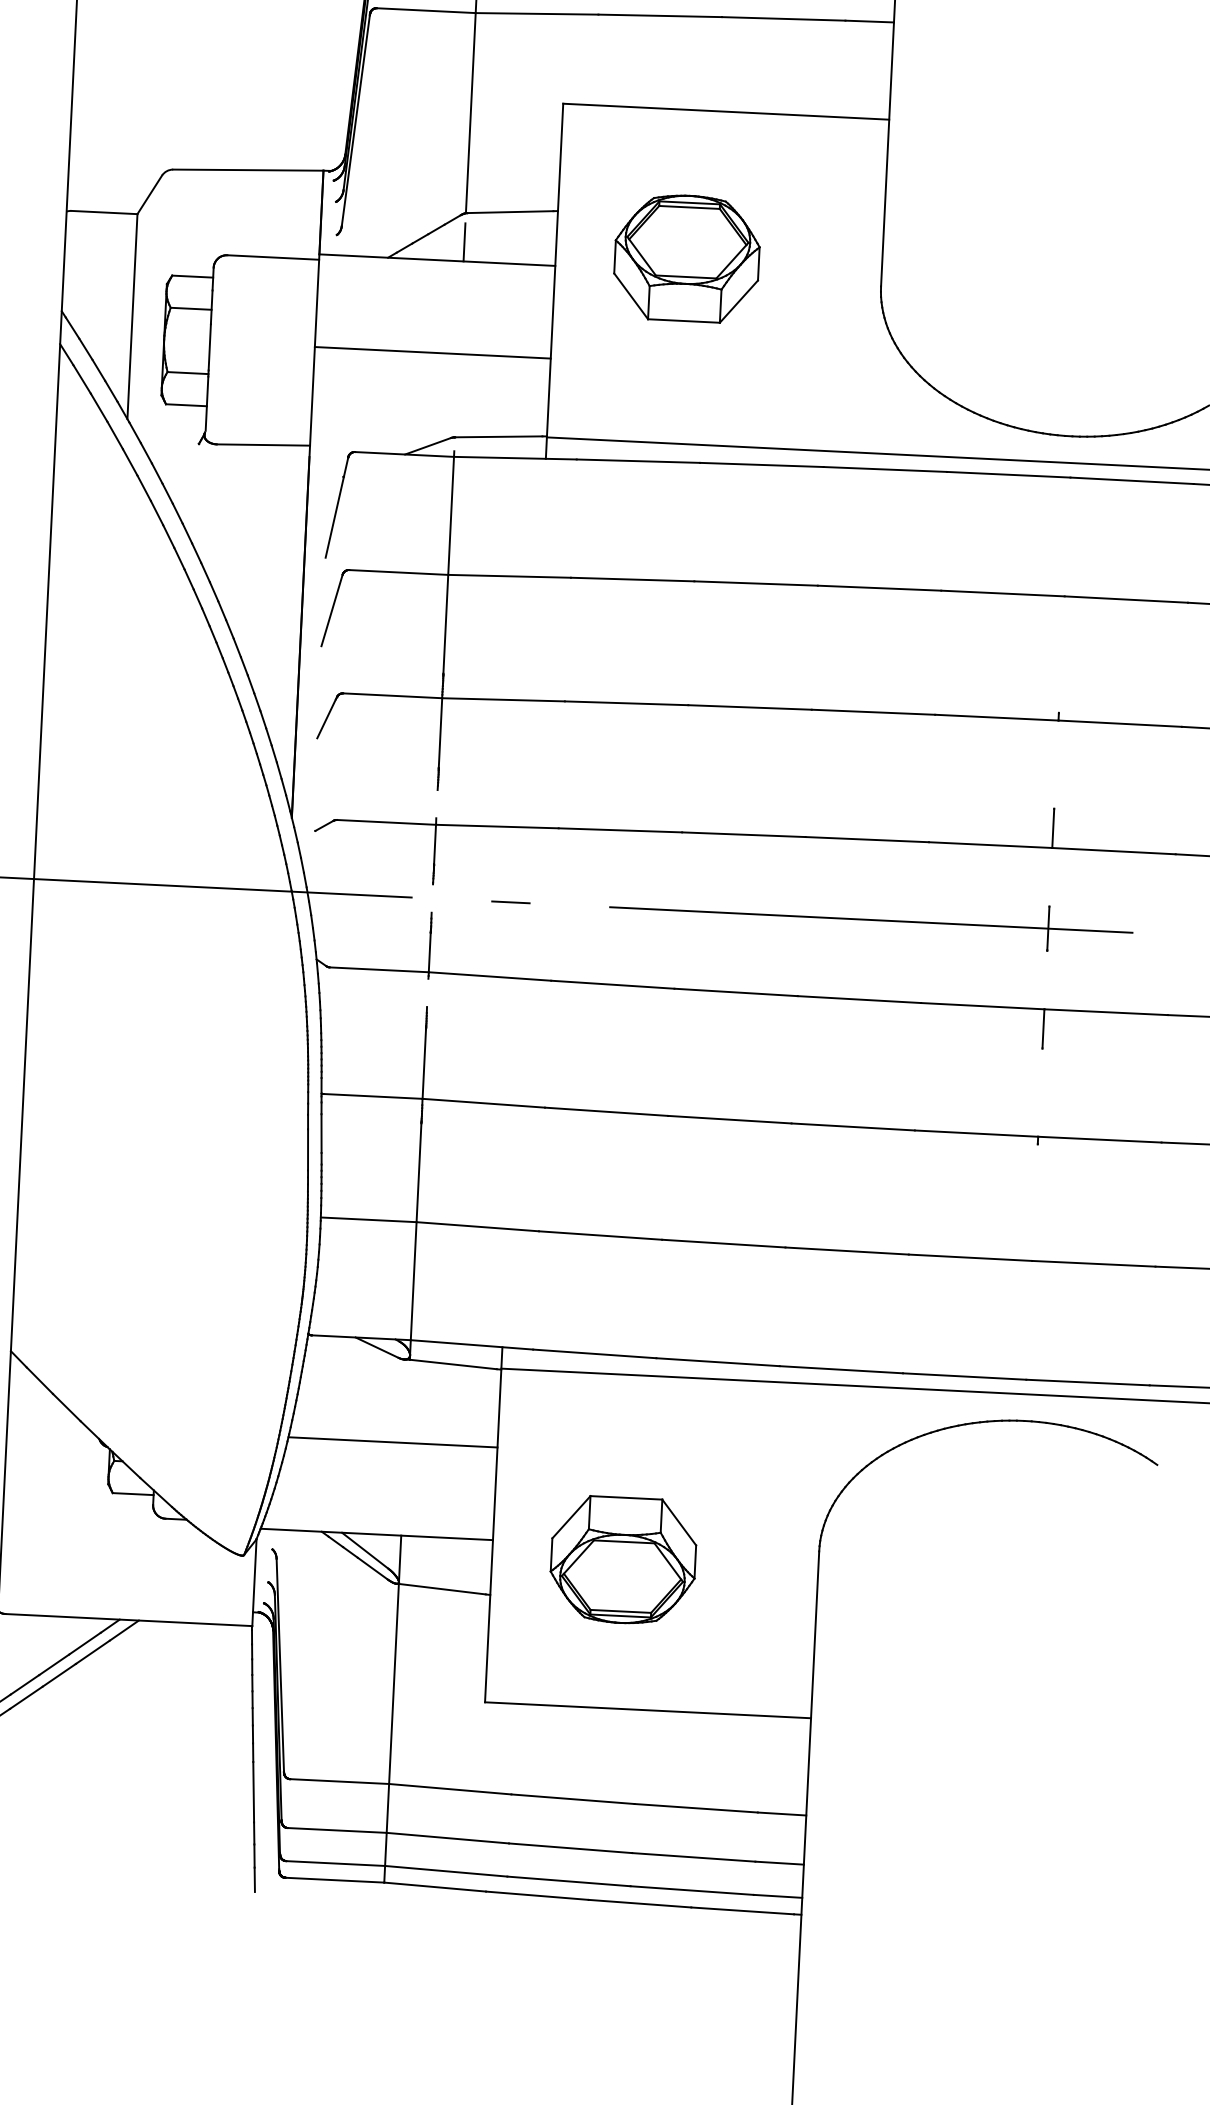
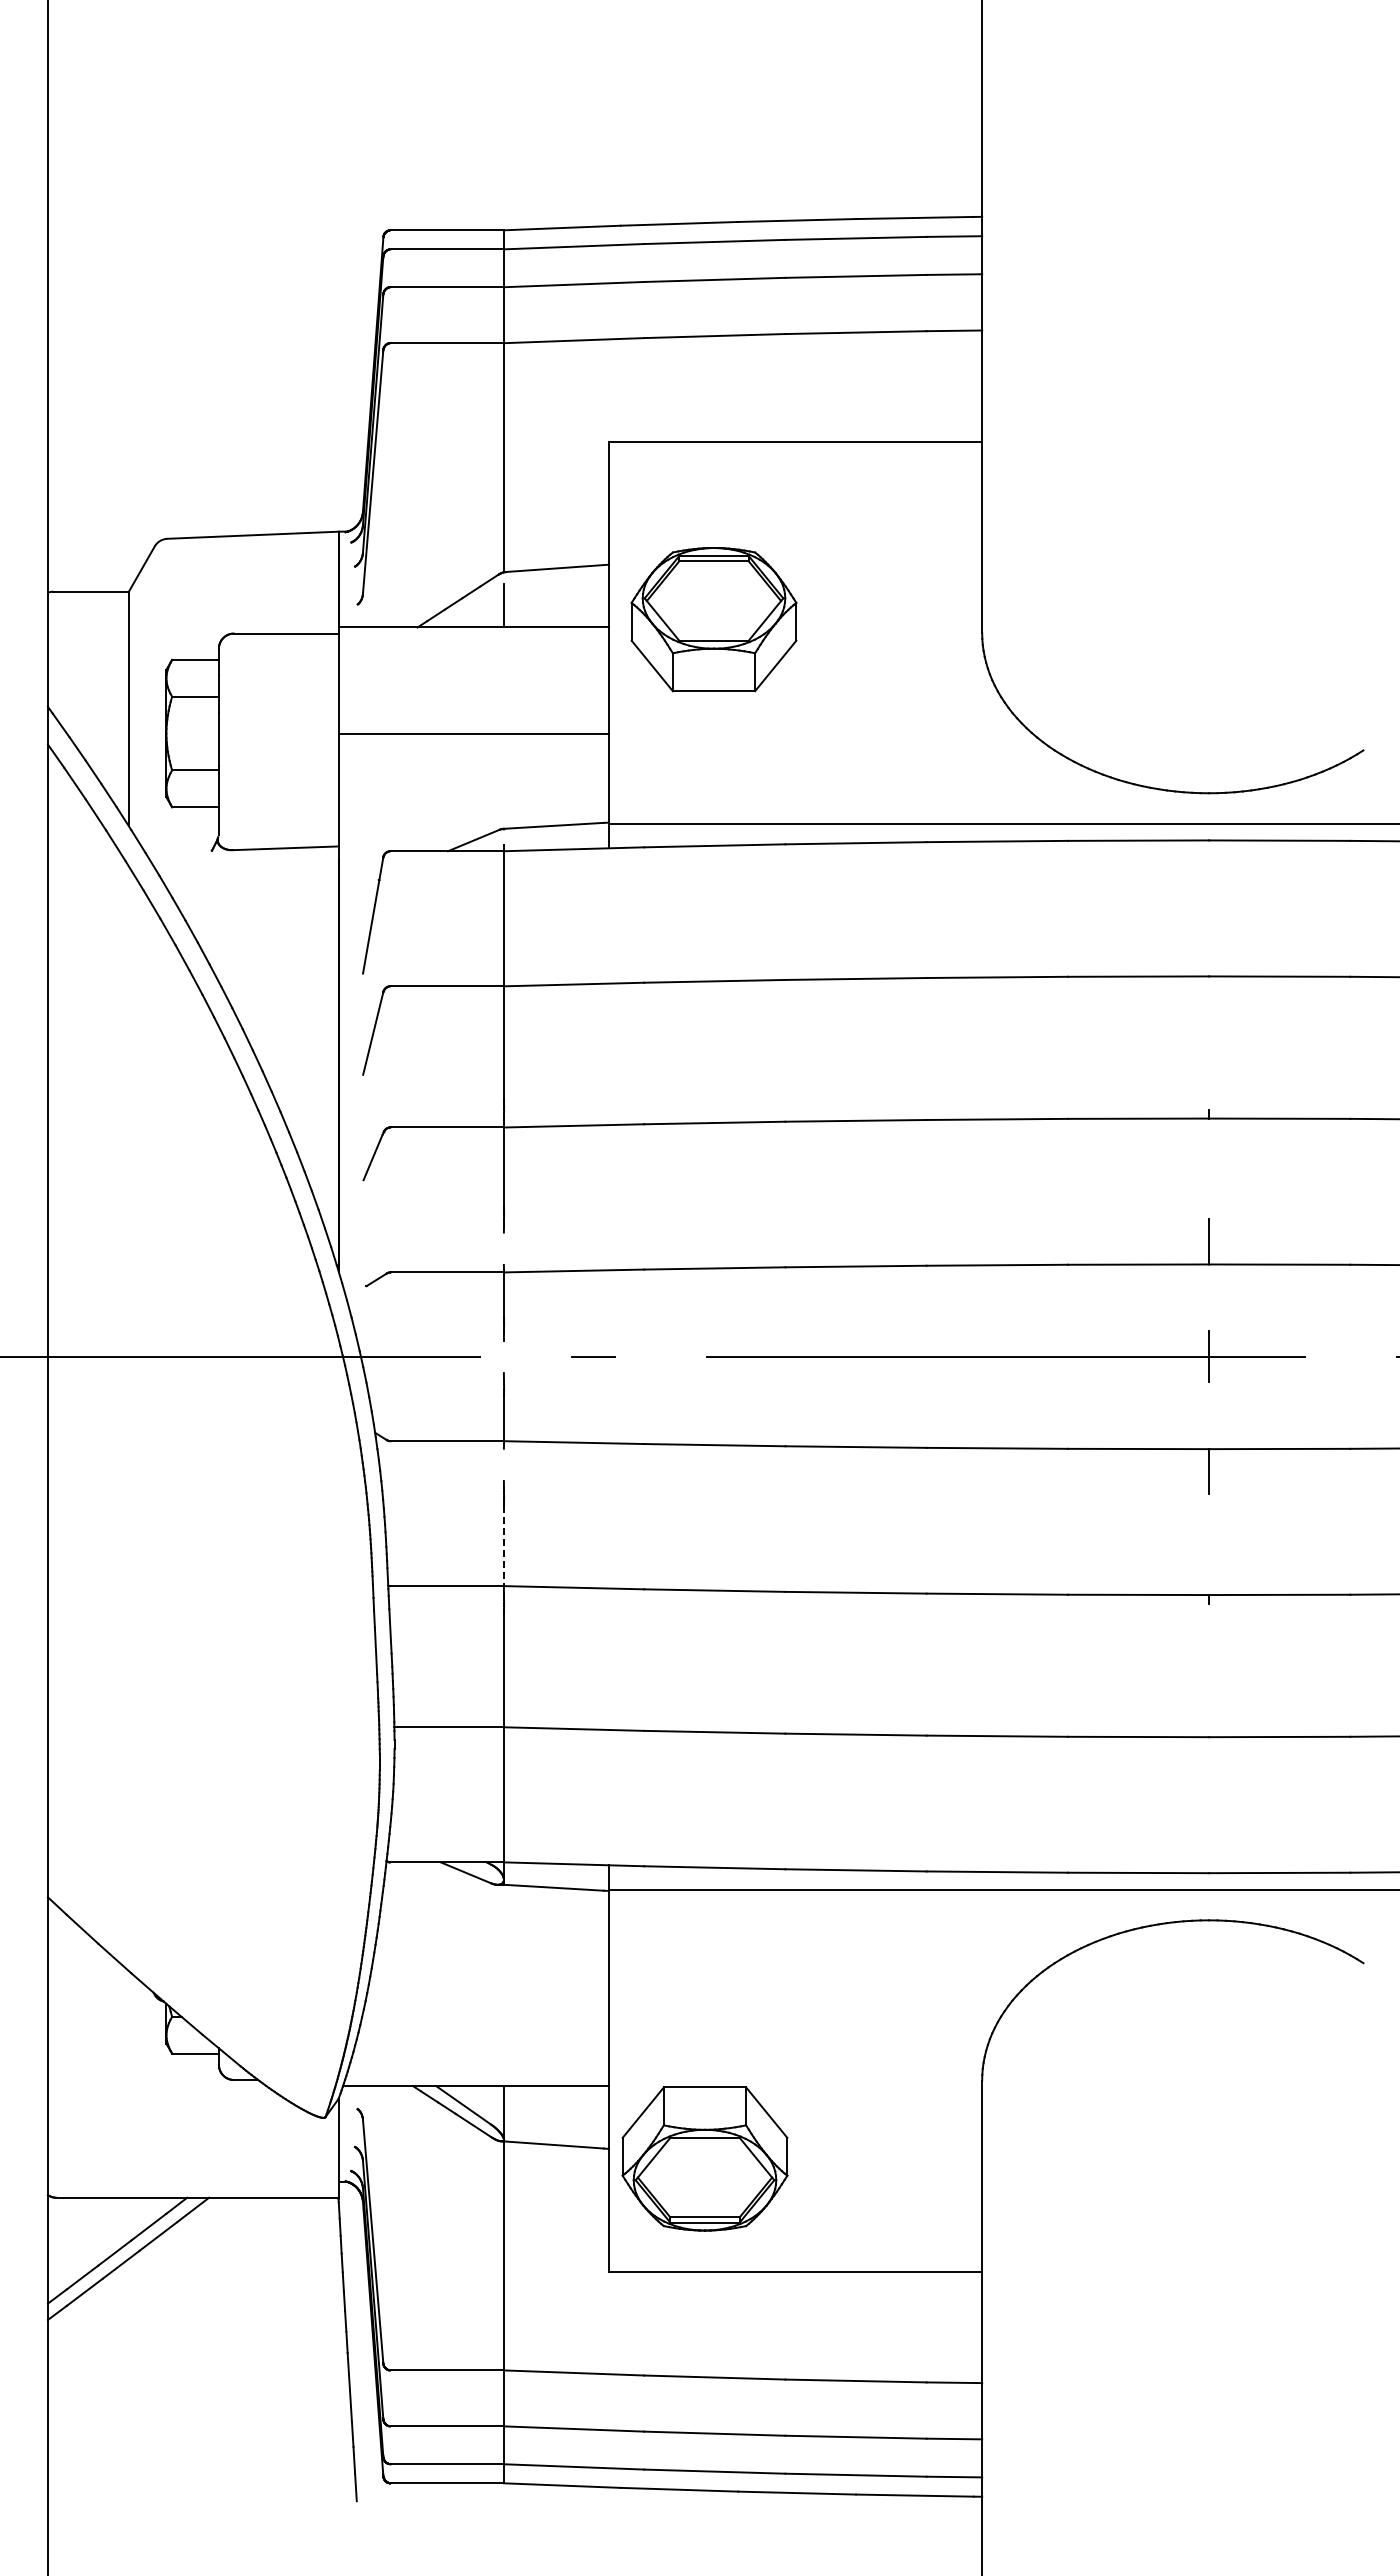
part: (686, 258) -> (713, 619), moved
line: (423, 1064) -> (503, 1546), solid -> dashed
line: (392, 1442) -> (488, 1980), removed
part: (622, 1559) -> (704, 2158), moved

